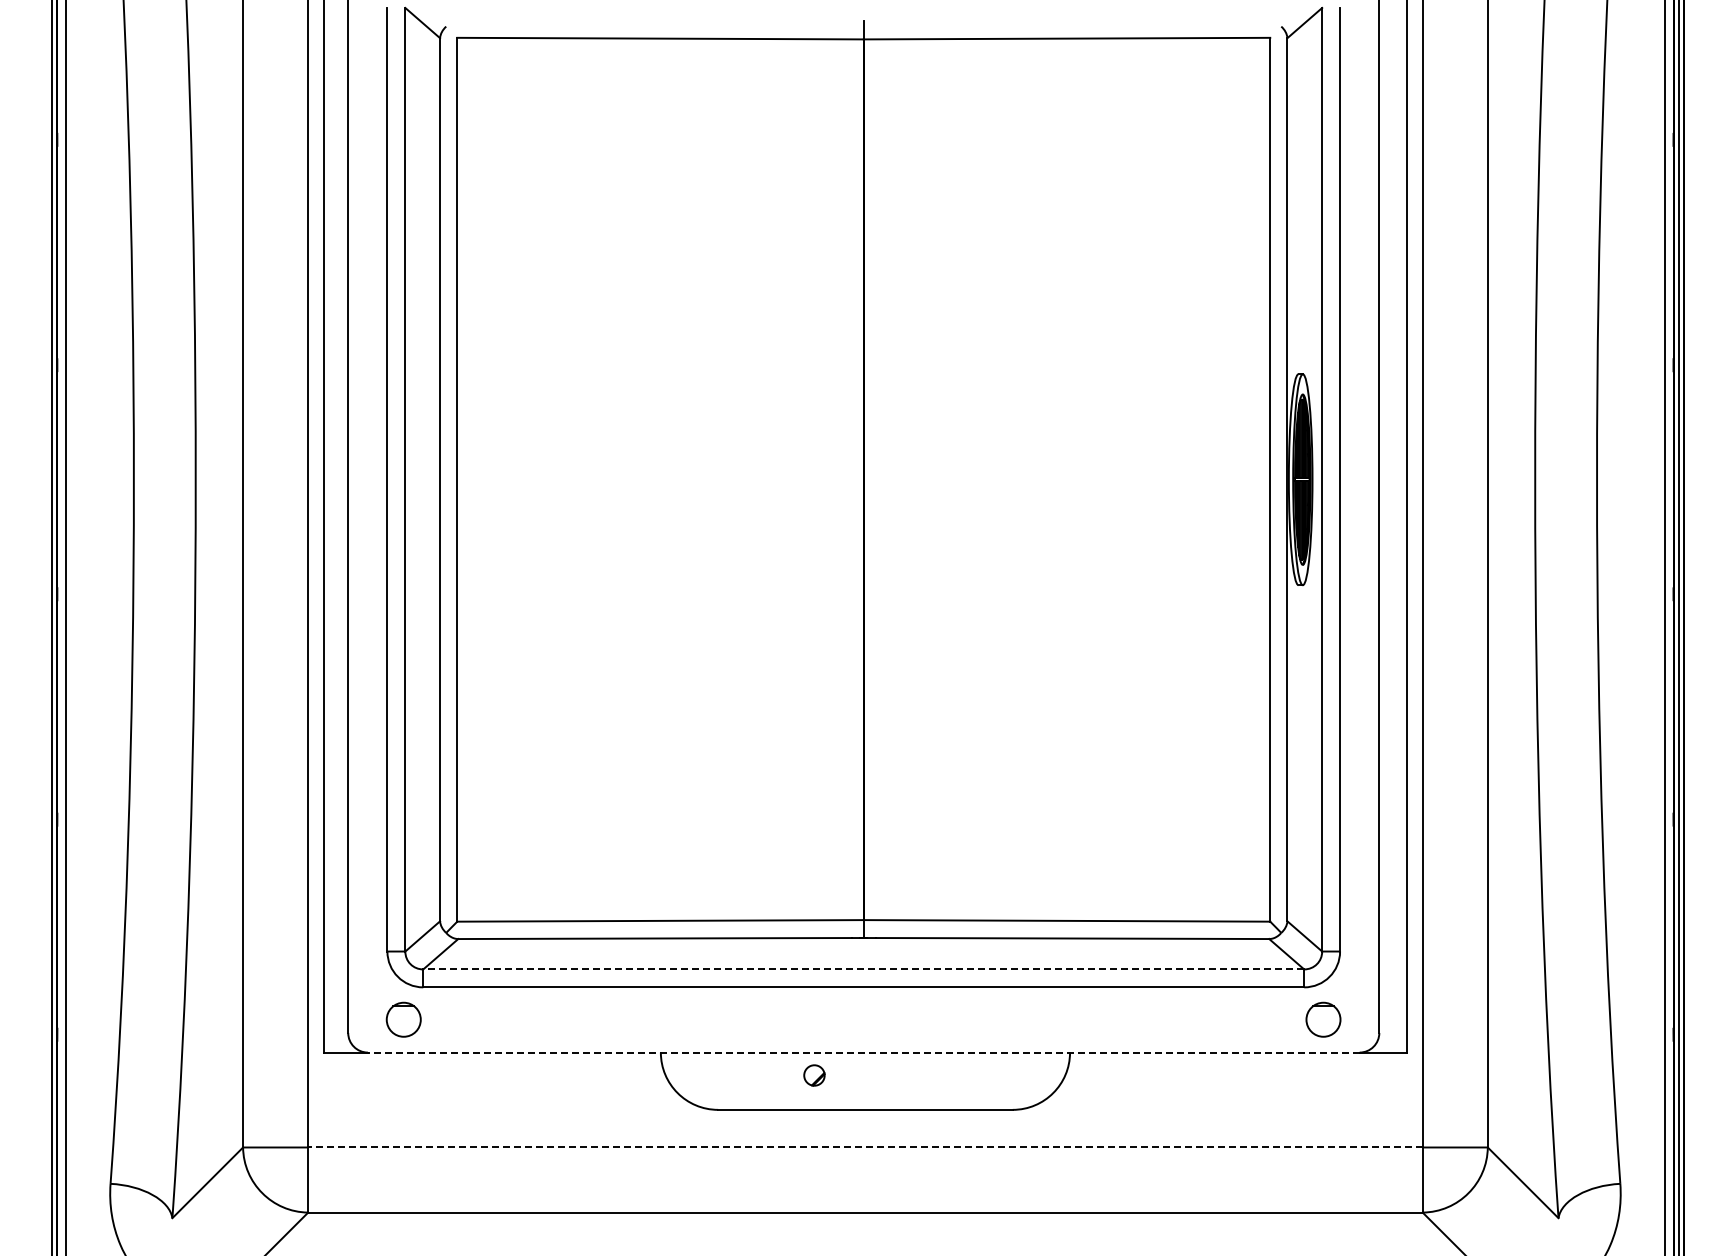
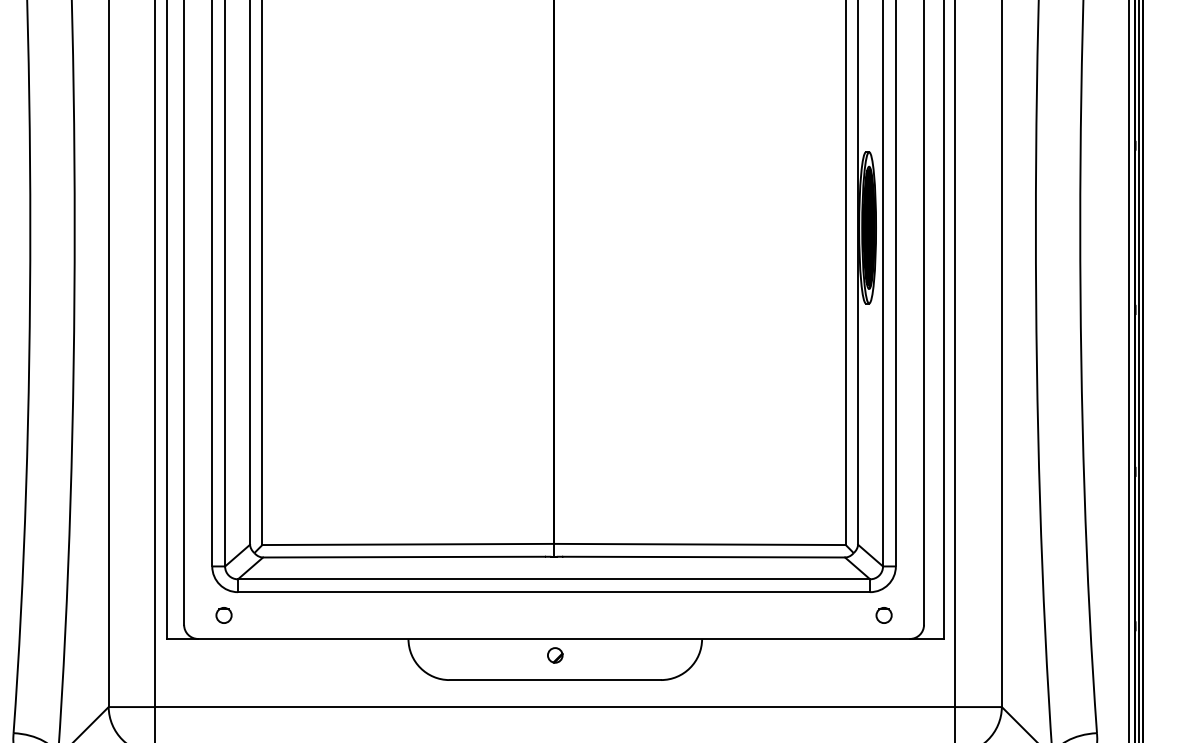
line: (863, 969) -> (553, 579), dashed -> solid
circle: (403, 1019) -> (223, 615), size x0.62
circle: (1323, 1019) -> (883, 615), size x0.62
line: (863, 1052) -> (553, 638), dashed -> solid
part: (814, 1075) -> (555, 655), moved
line: (864, 1147) -> (554, 707), dashed -> solid

